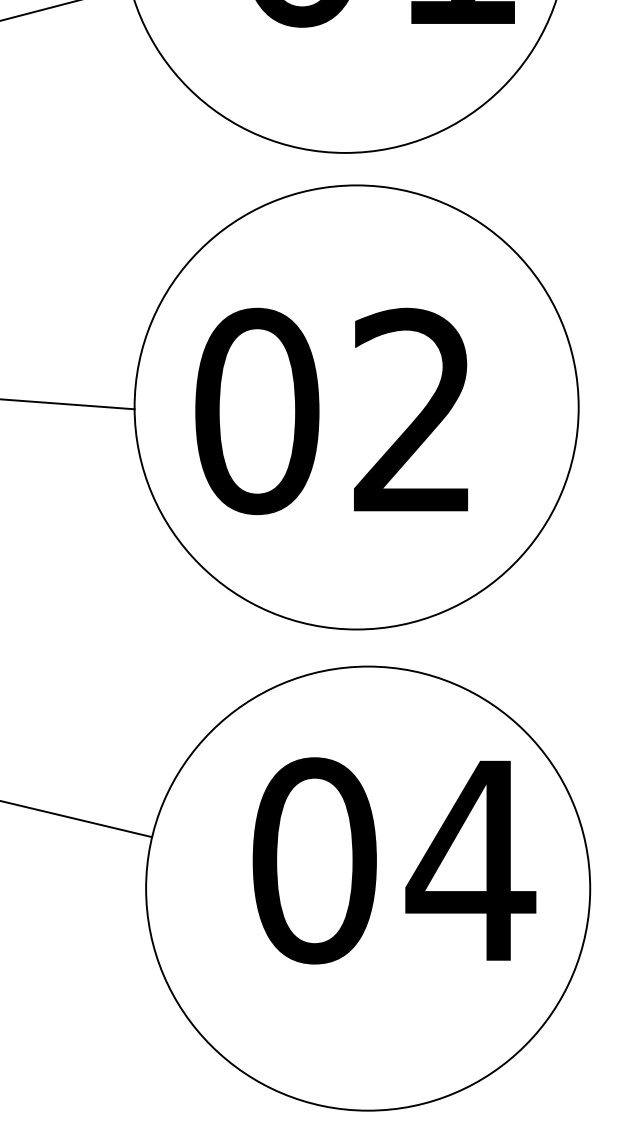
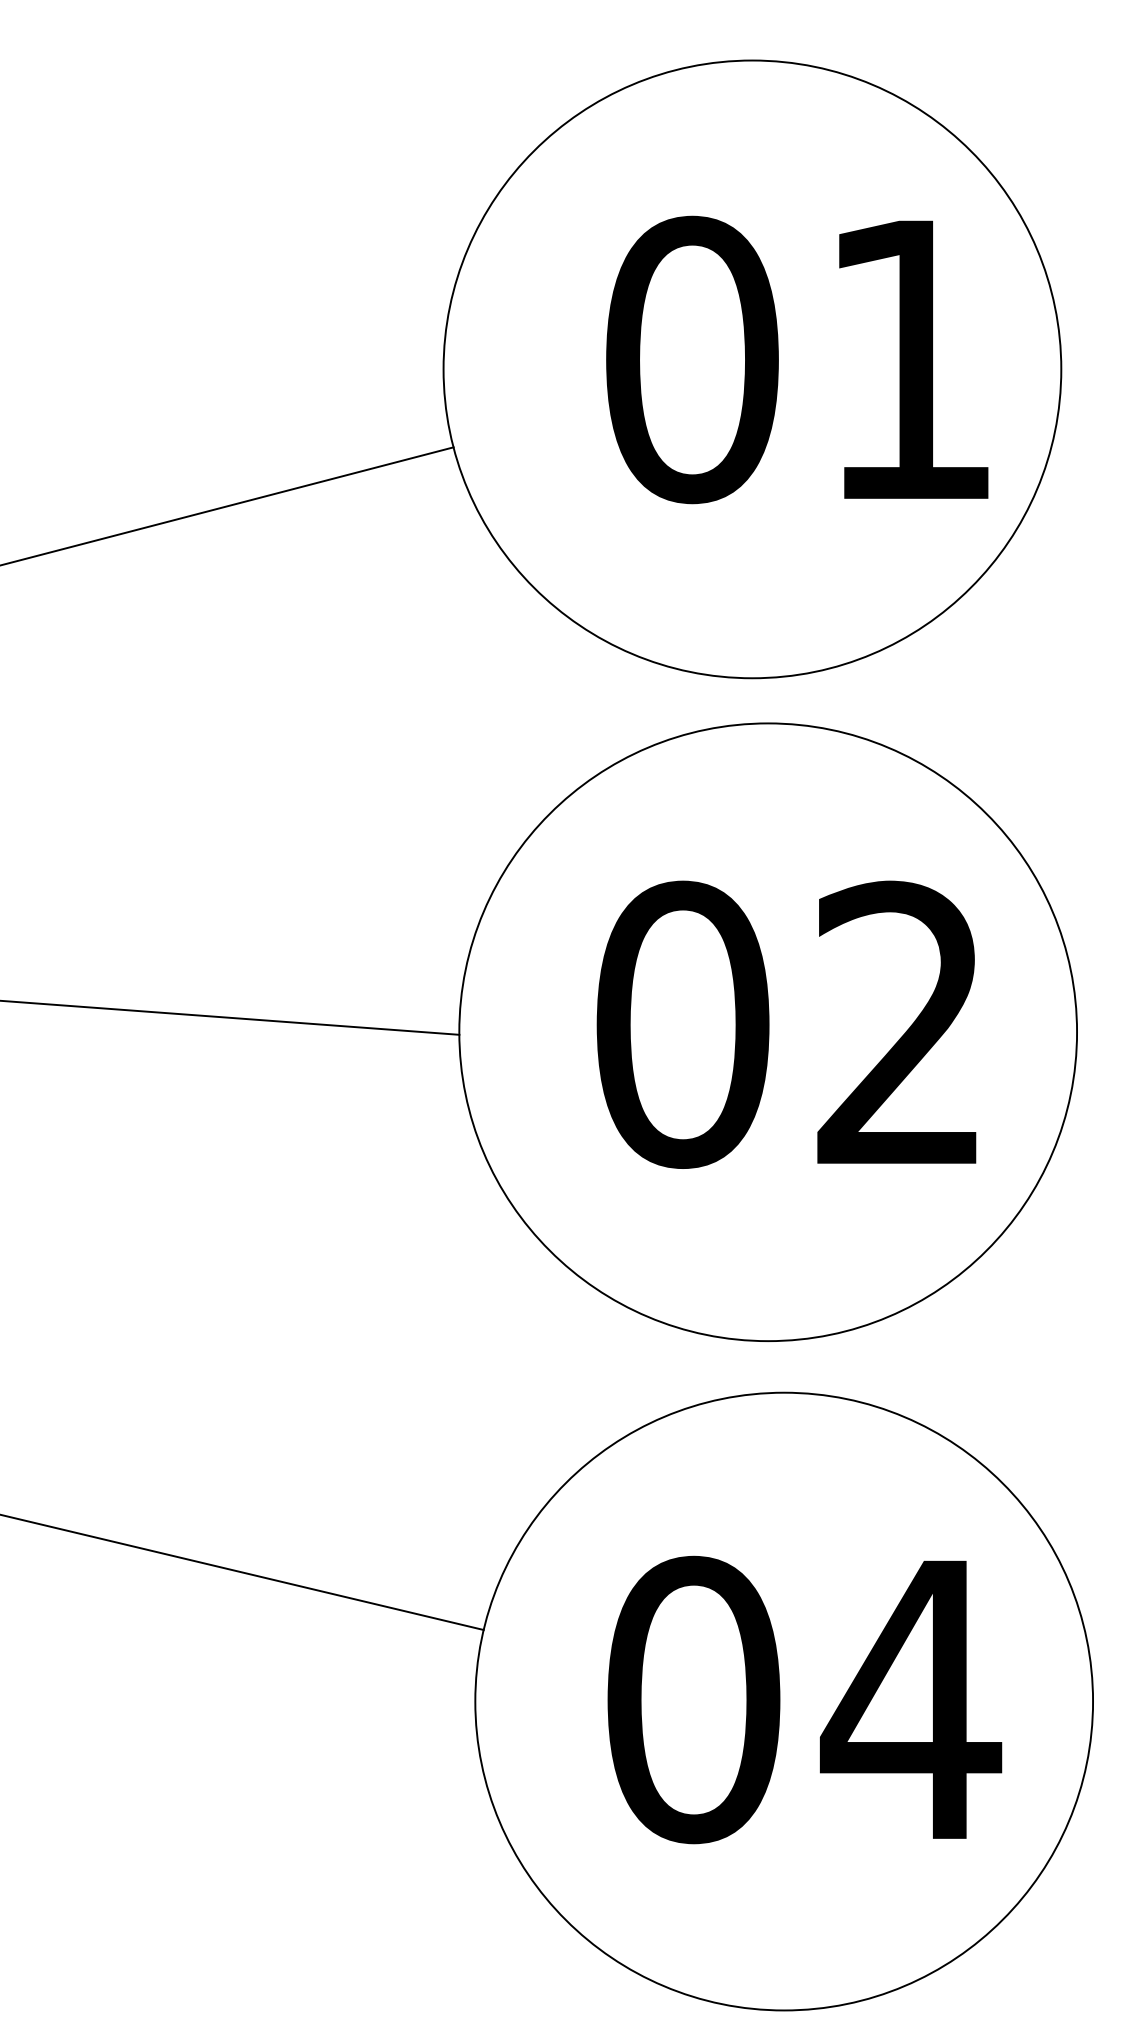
text: (331, 411) -> (786, 1024), moved
text: (394, 860) -> (804, 1699), moved

